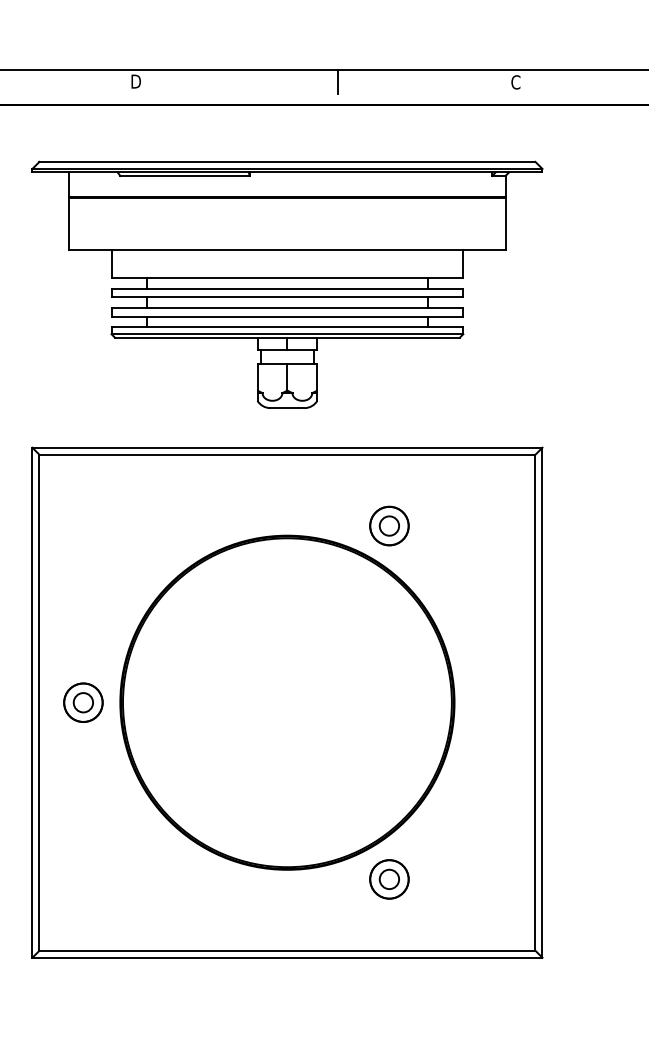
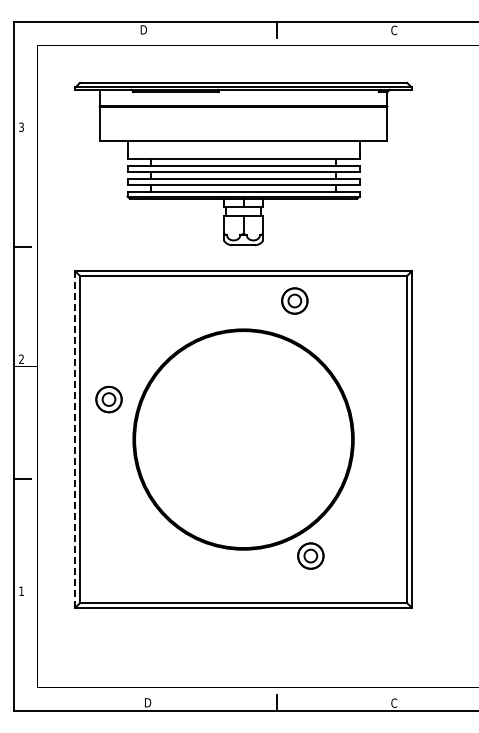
part: (388, 525) -> (294, 300), moved
part: (82, 702) -> (108, 399), moved
line: (32, 704) -> (75, 440), solid -> dashed

